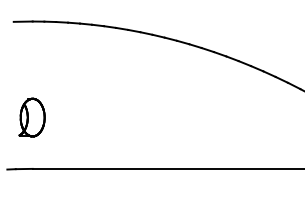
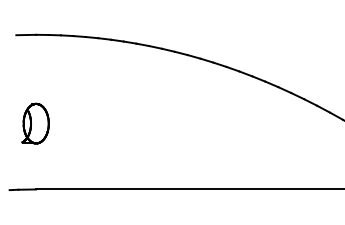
part: (31, 117) -> (35, 123), moved

